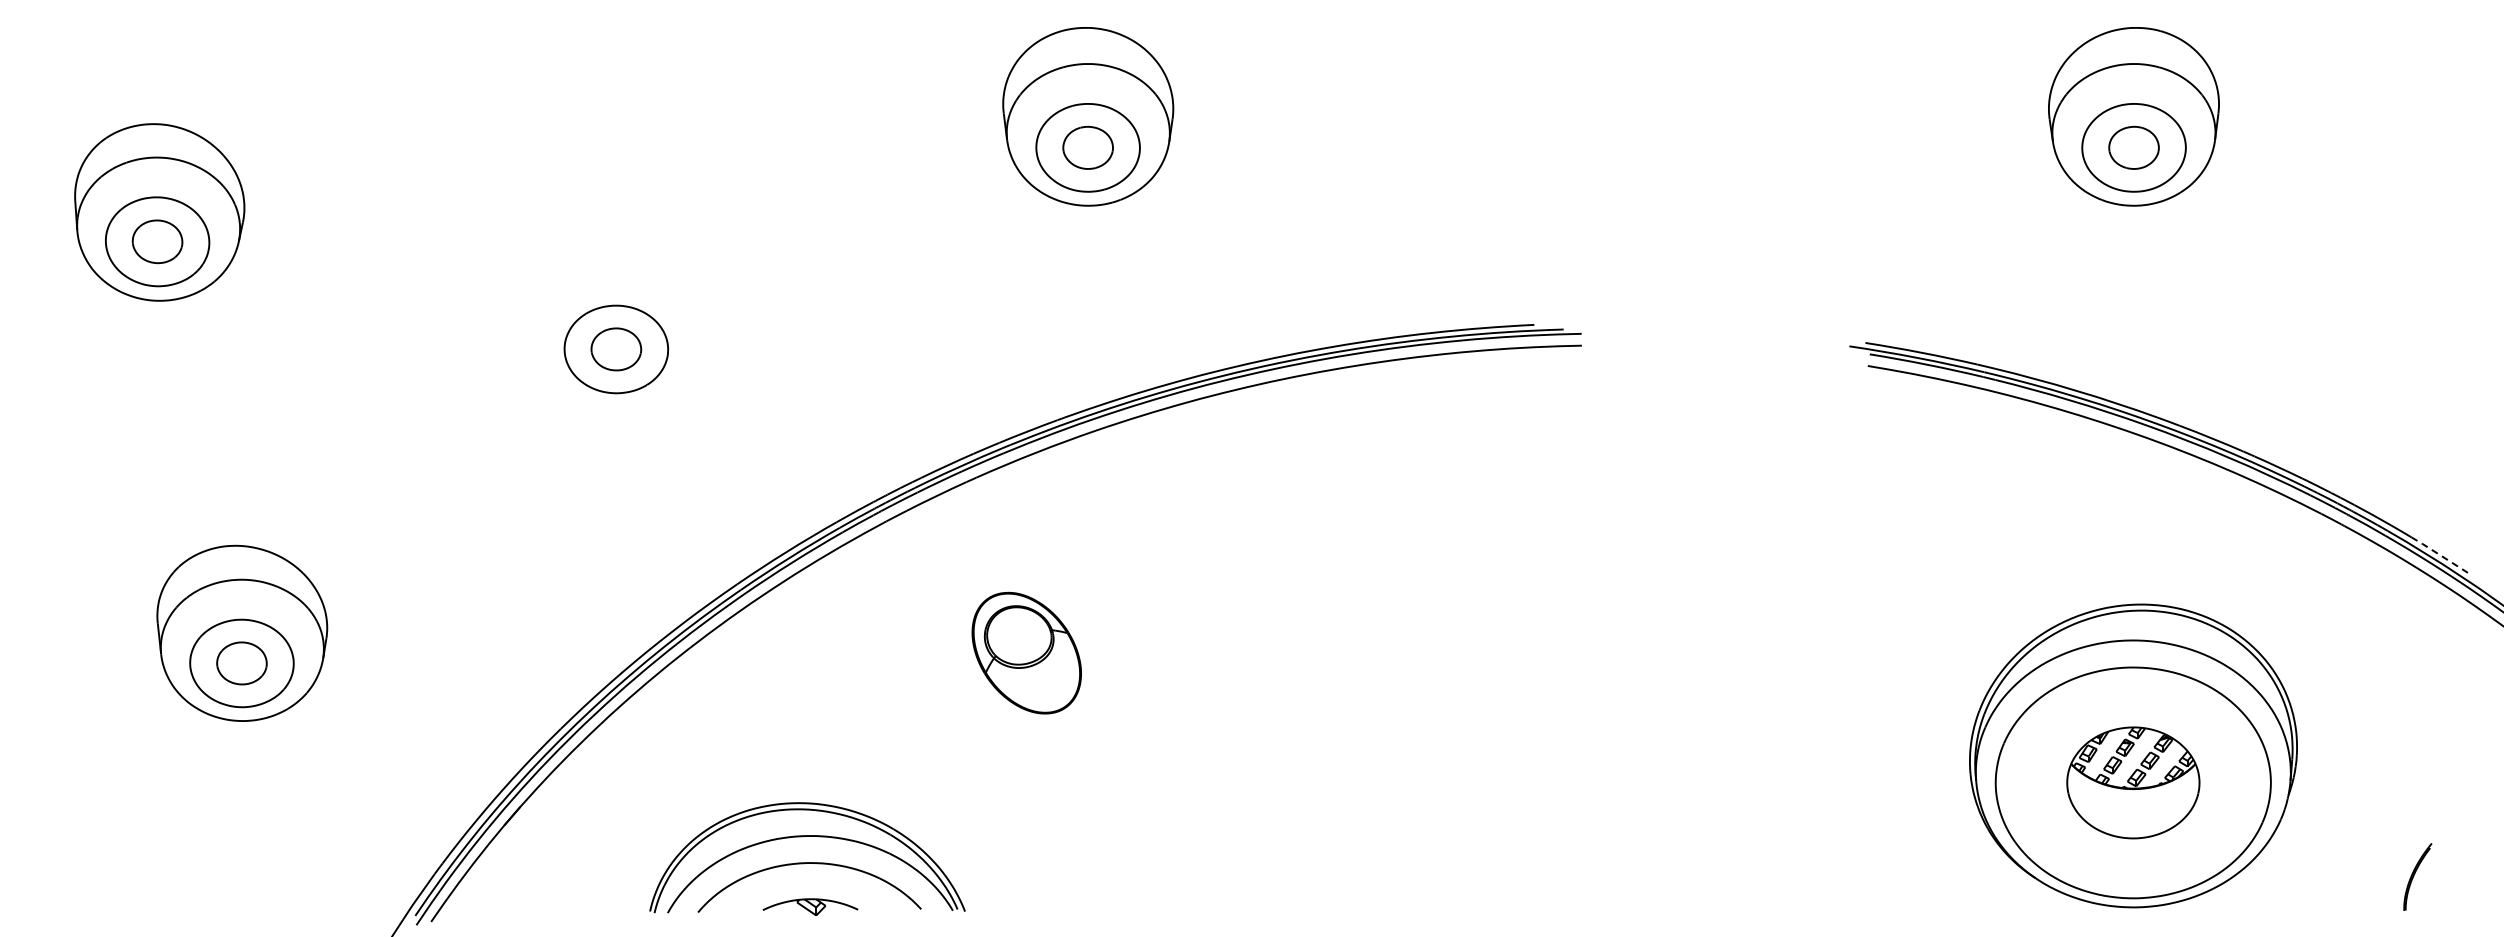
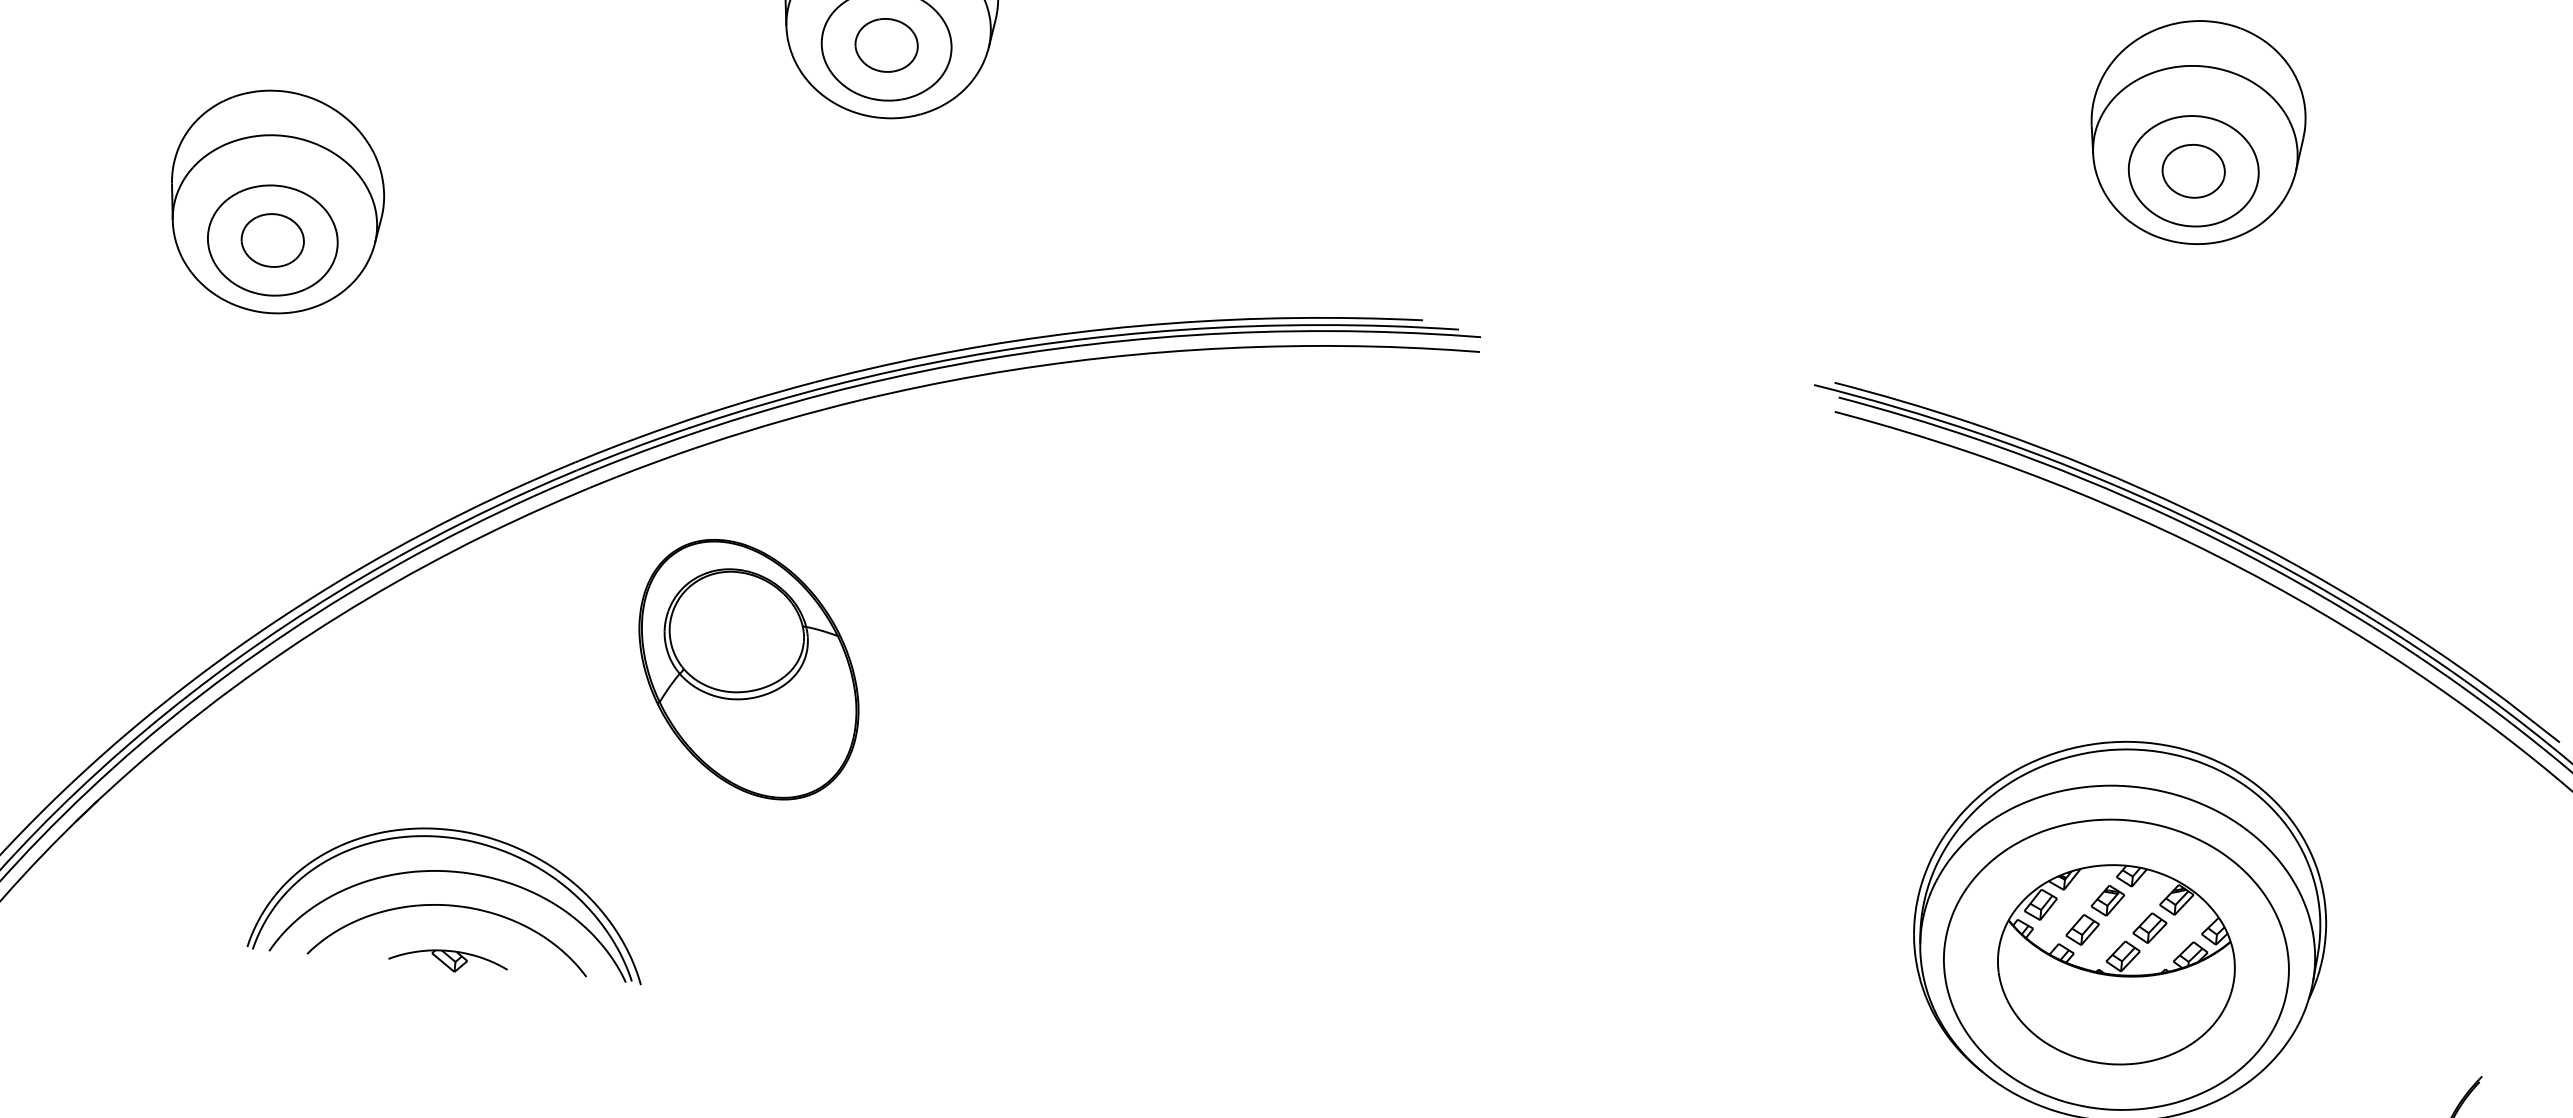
part: (616, 318) -> (276, 201), added
line: (2439, 554) -> (2526, 716), dashed -> solid
part: (1026, 652) -> (748, 668), size x1.67
part: (2133, 782) -> (2116, 964), size x1.43

